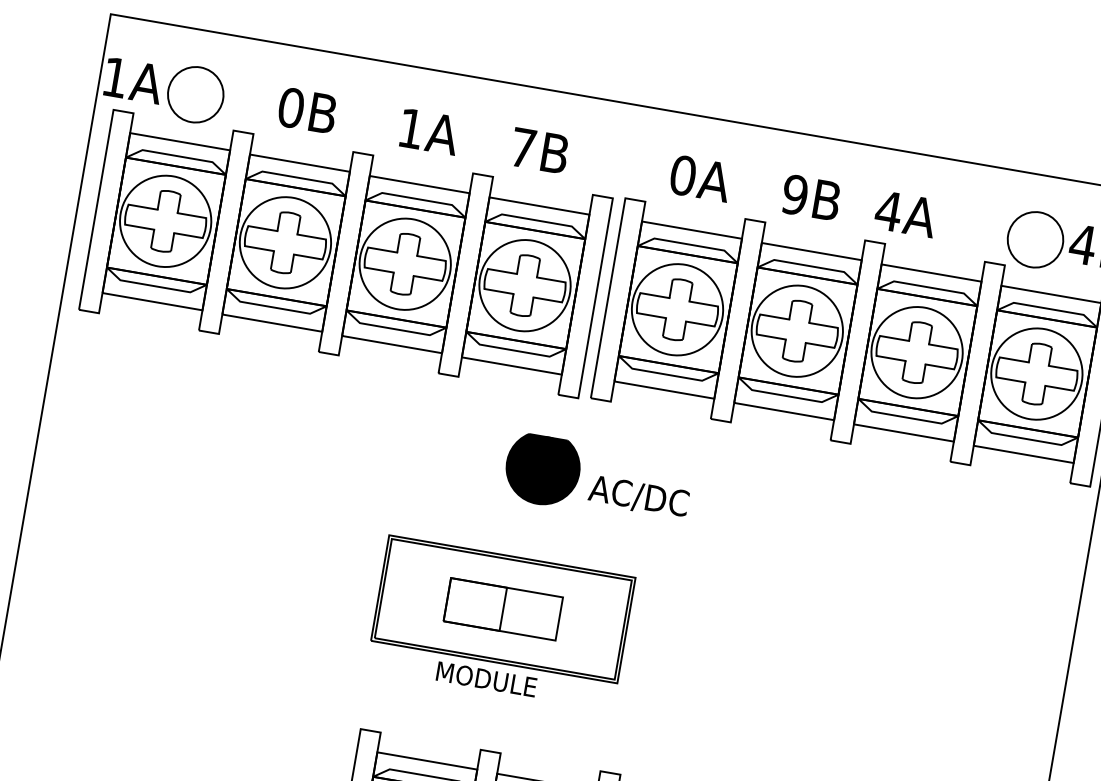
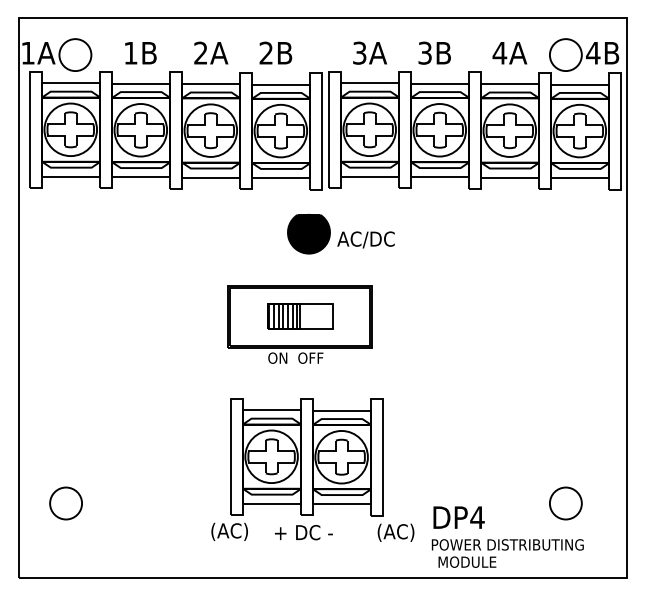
text: (290, 106) -> (130, 52), 0B -> 1B
text: (410, 127) -> (200, 52), 1A -> 2A
text: (521, 146) -> (265, 52), 7B -> 2B
text: (682, 174) -> (359, 52), 0A -> 3A
text: (794, 193) -> (424, 52), 9B -> 3B
text: (905, 214) -> (509, 53), moved
hatch: (474, 603) -> (283, 316), added
text: (486, 678) -> (297, 357), MODULE -> ON  OFF

